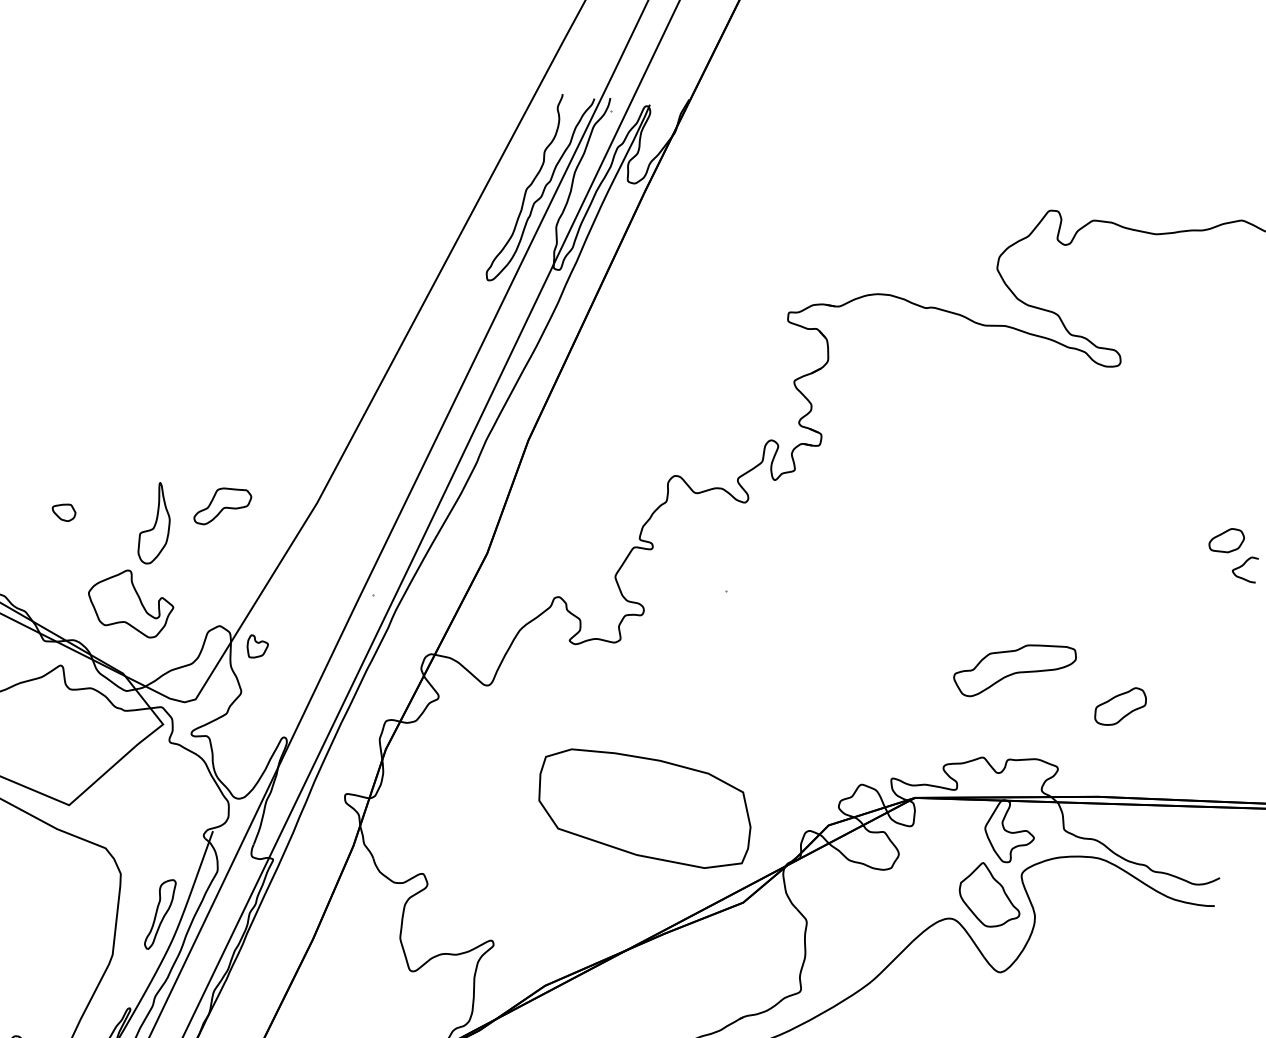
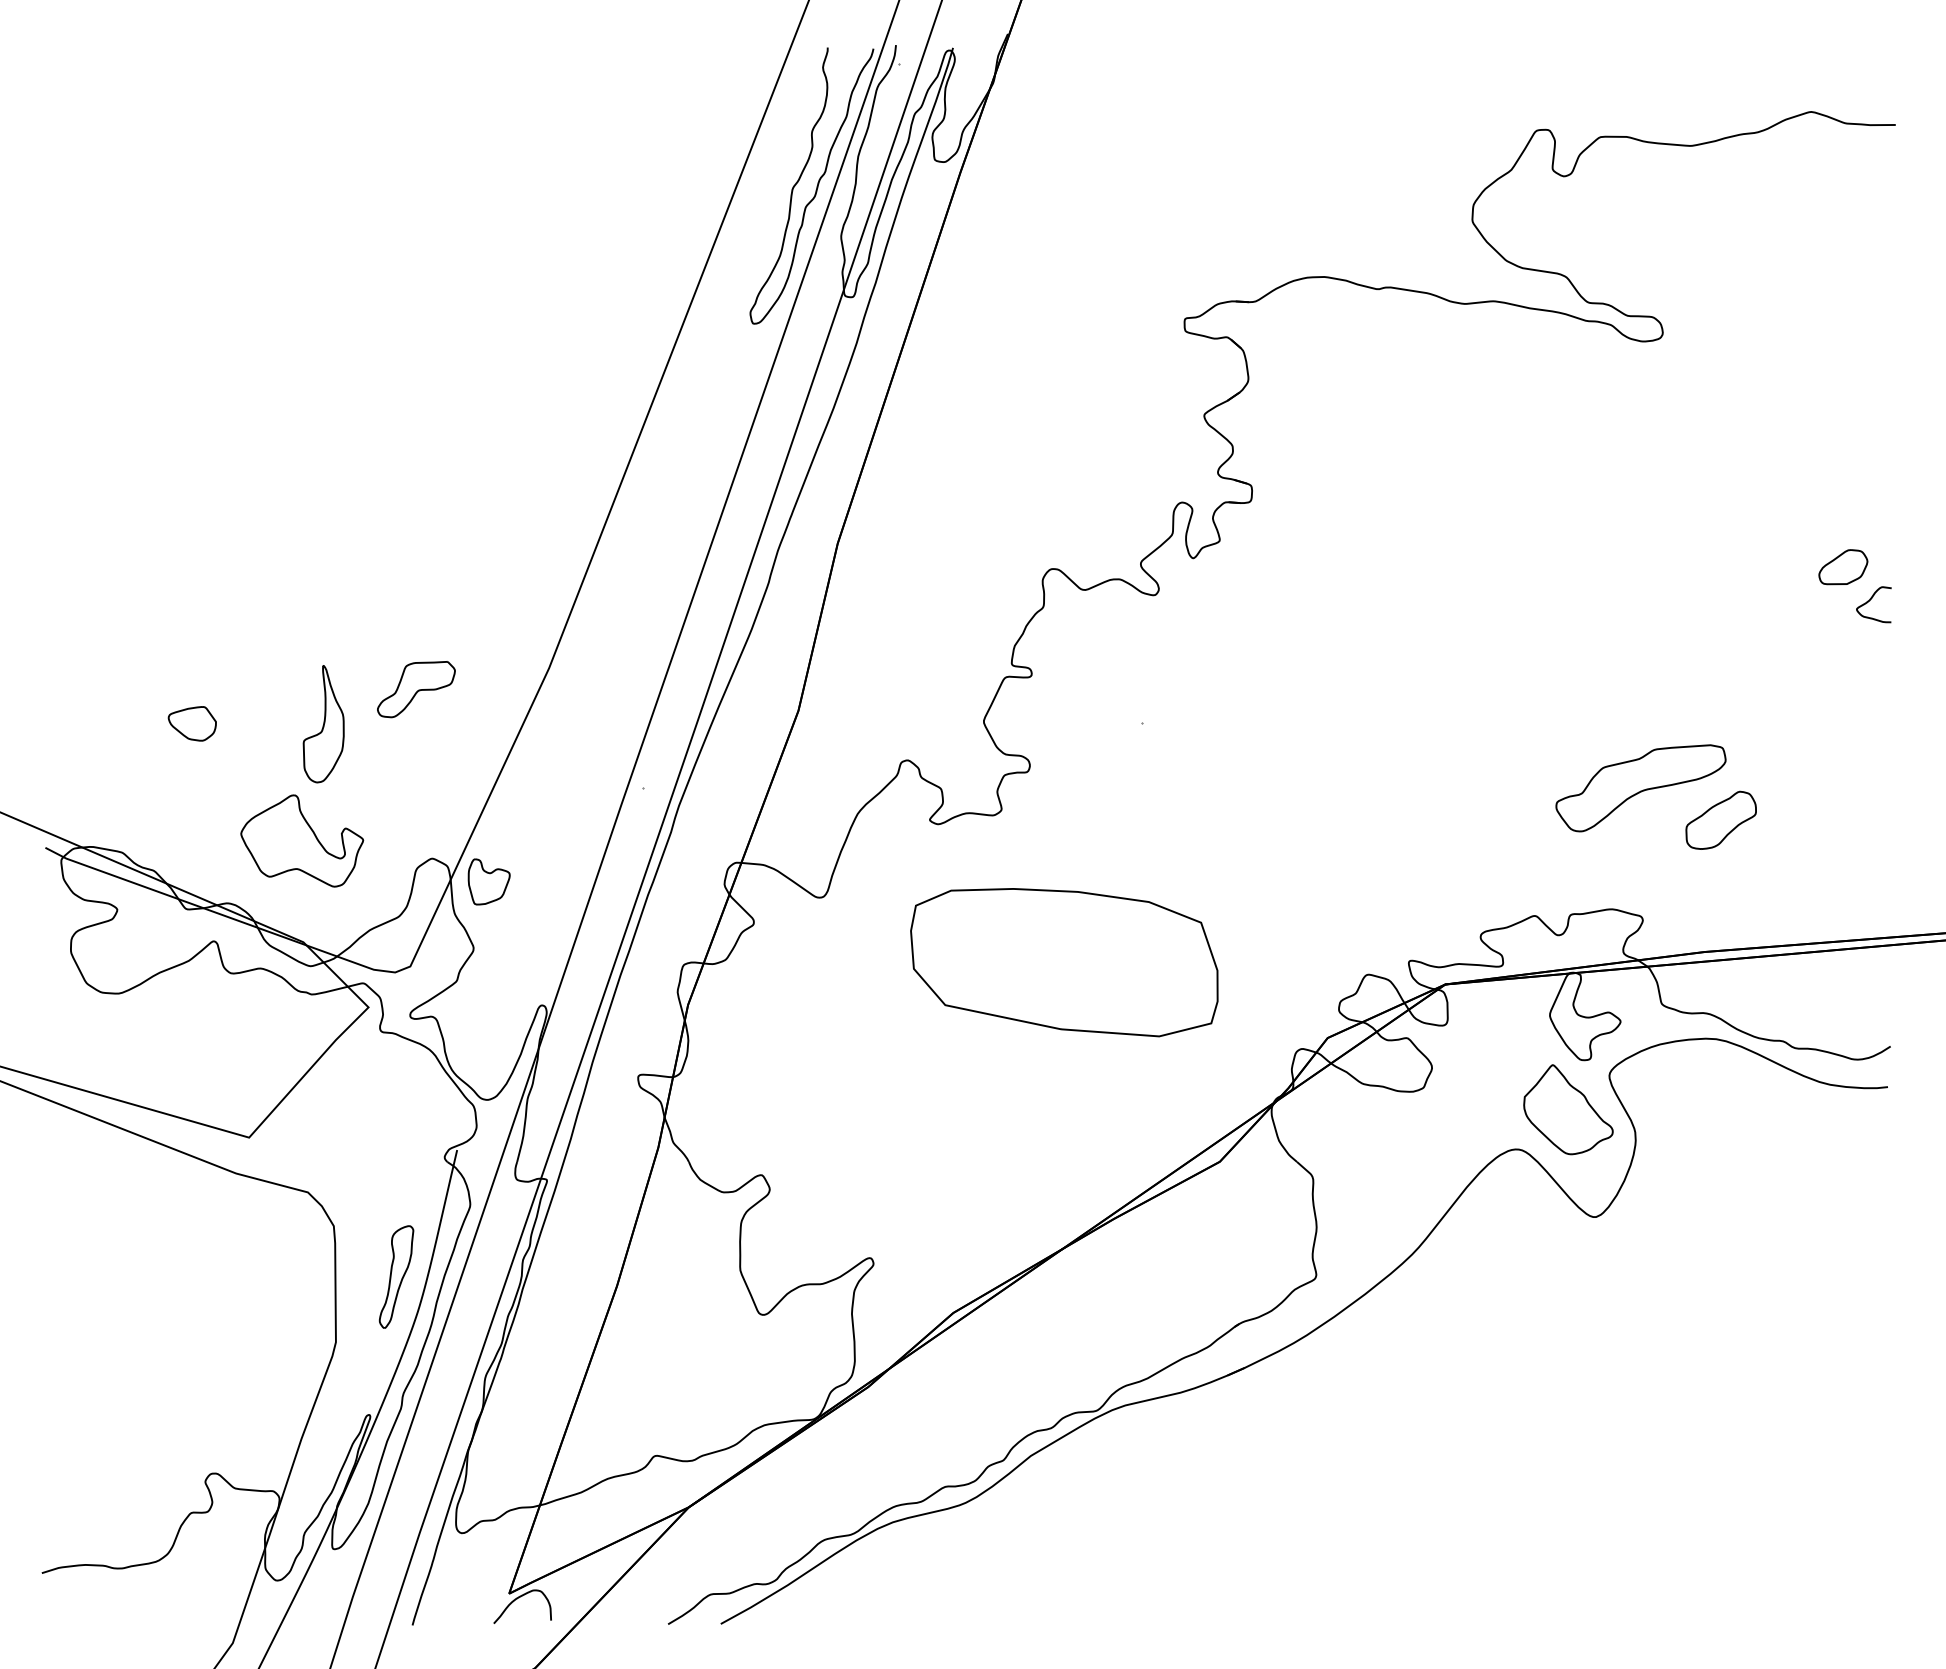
part: (63, 512) -> (191, 723), size x1.43
part: (257, 646) -> (488, 881), size x1.43
part: (1014, 671) -> (1640, 788), moved
part: (644, 808) -> (1064, 962), moved

